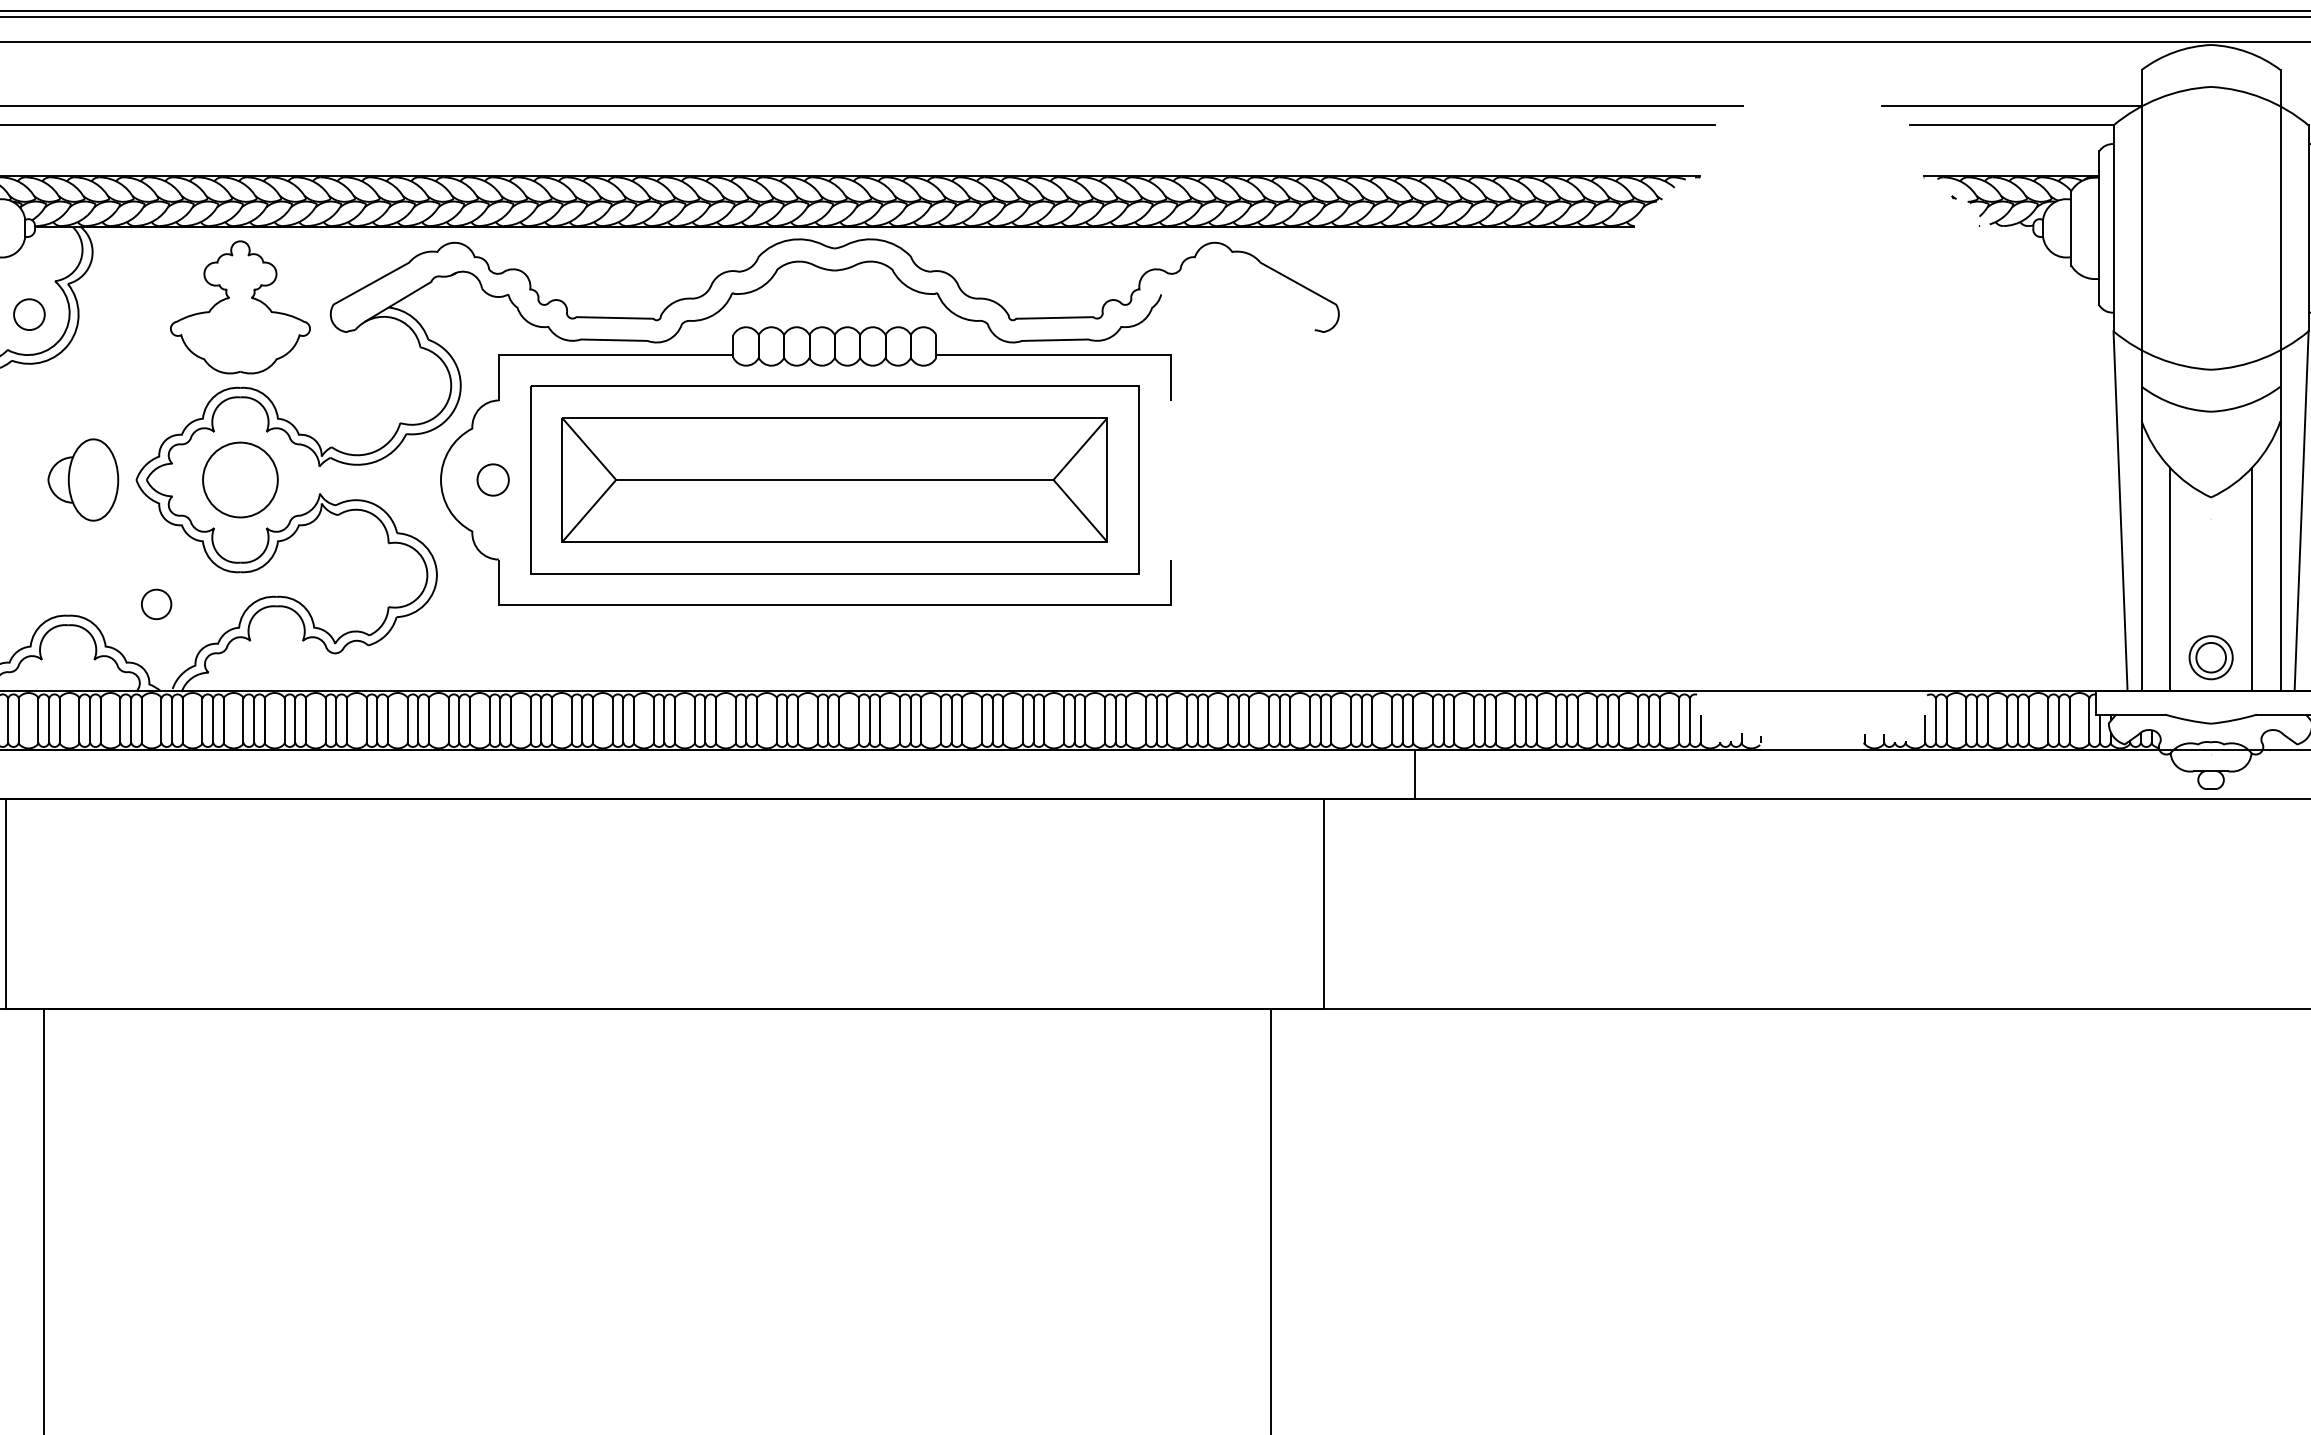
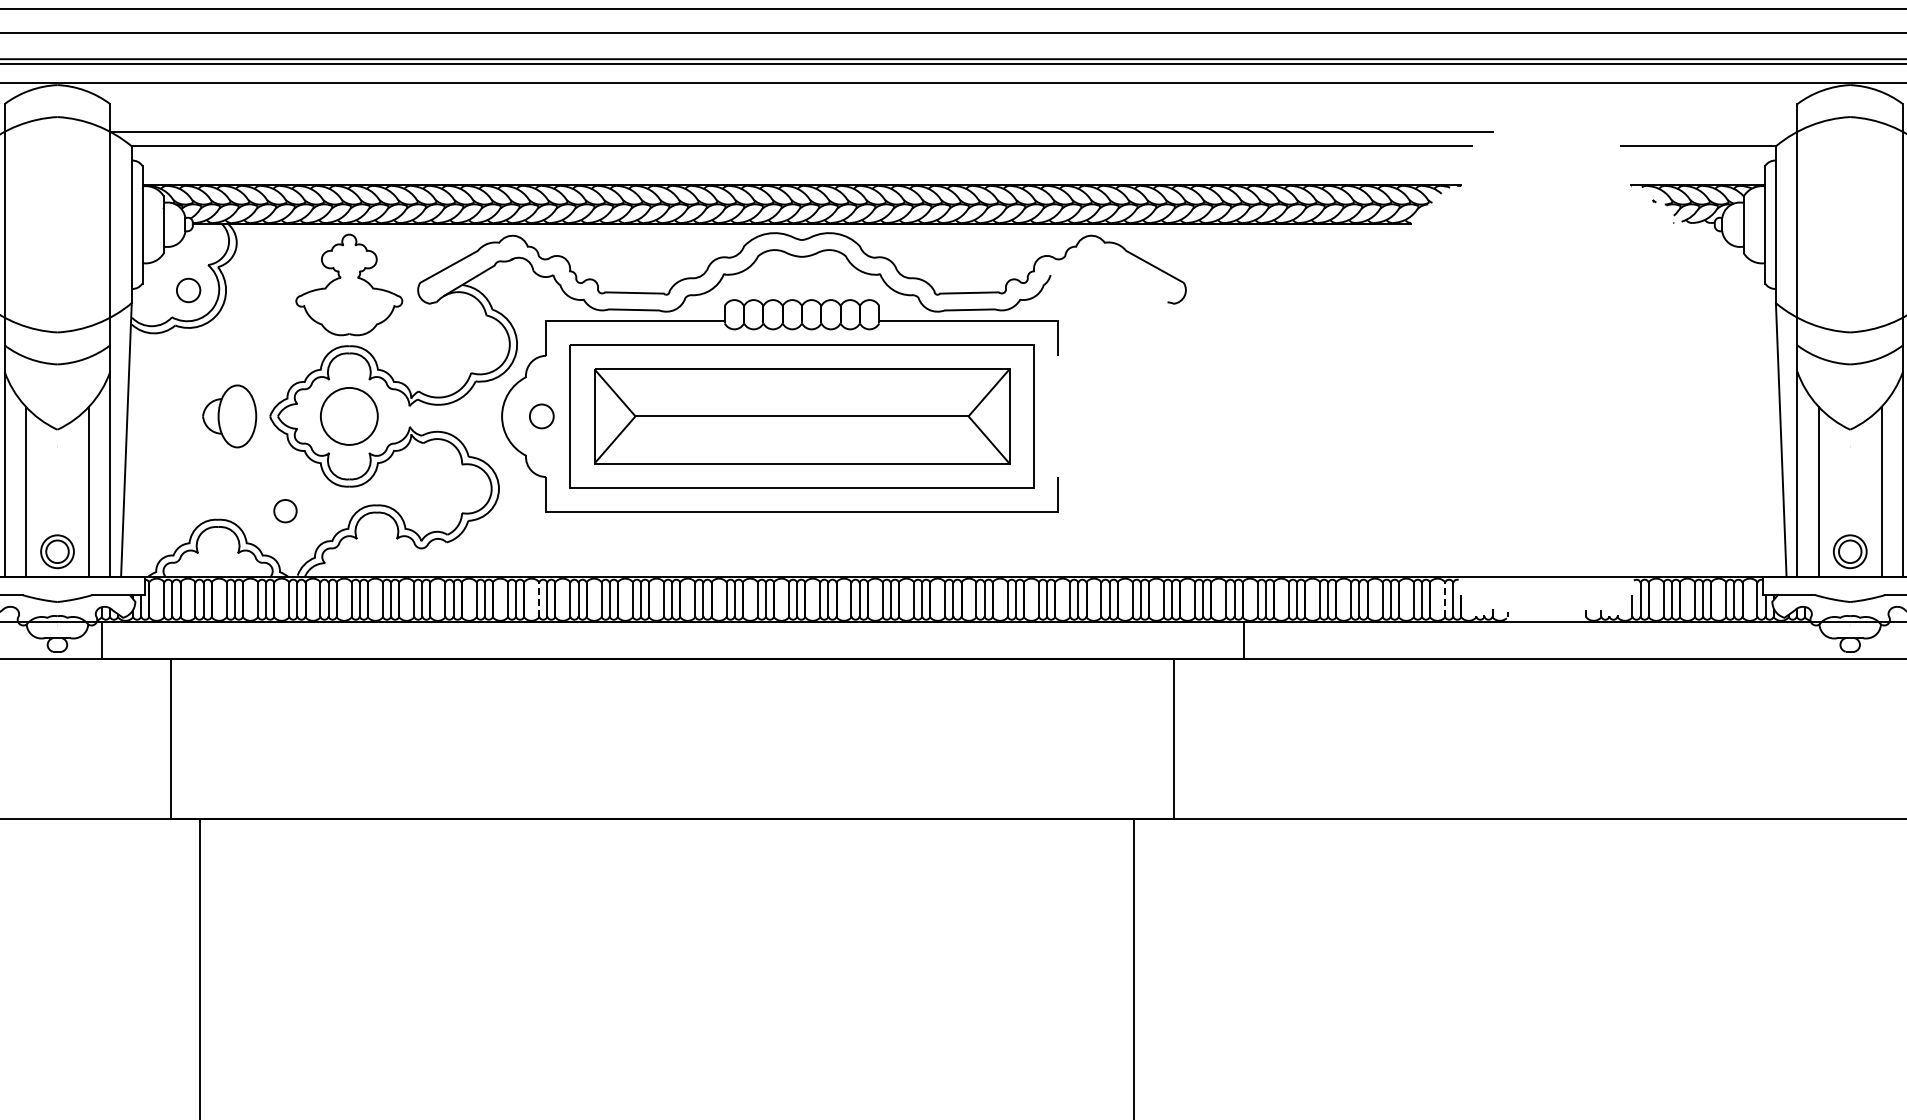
line: (2011, 105) -> (1698, 131), removed
line: (490, 720) -> (539, 599), solid -> dashed
line: (1679, 720) -> (1445, 599), solid -> dashed

